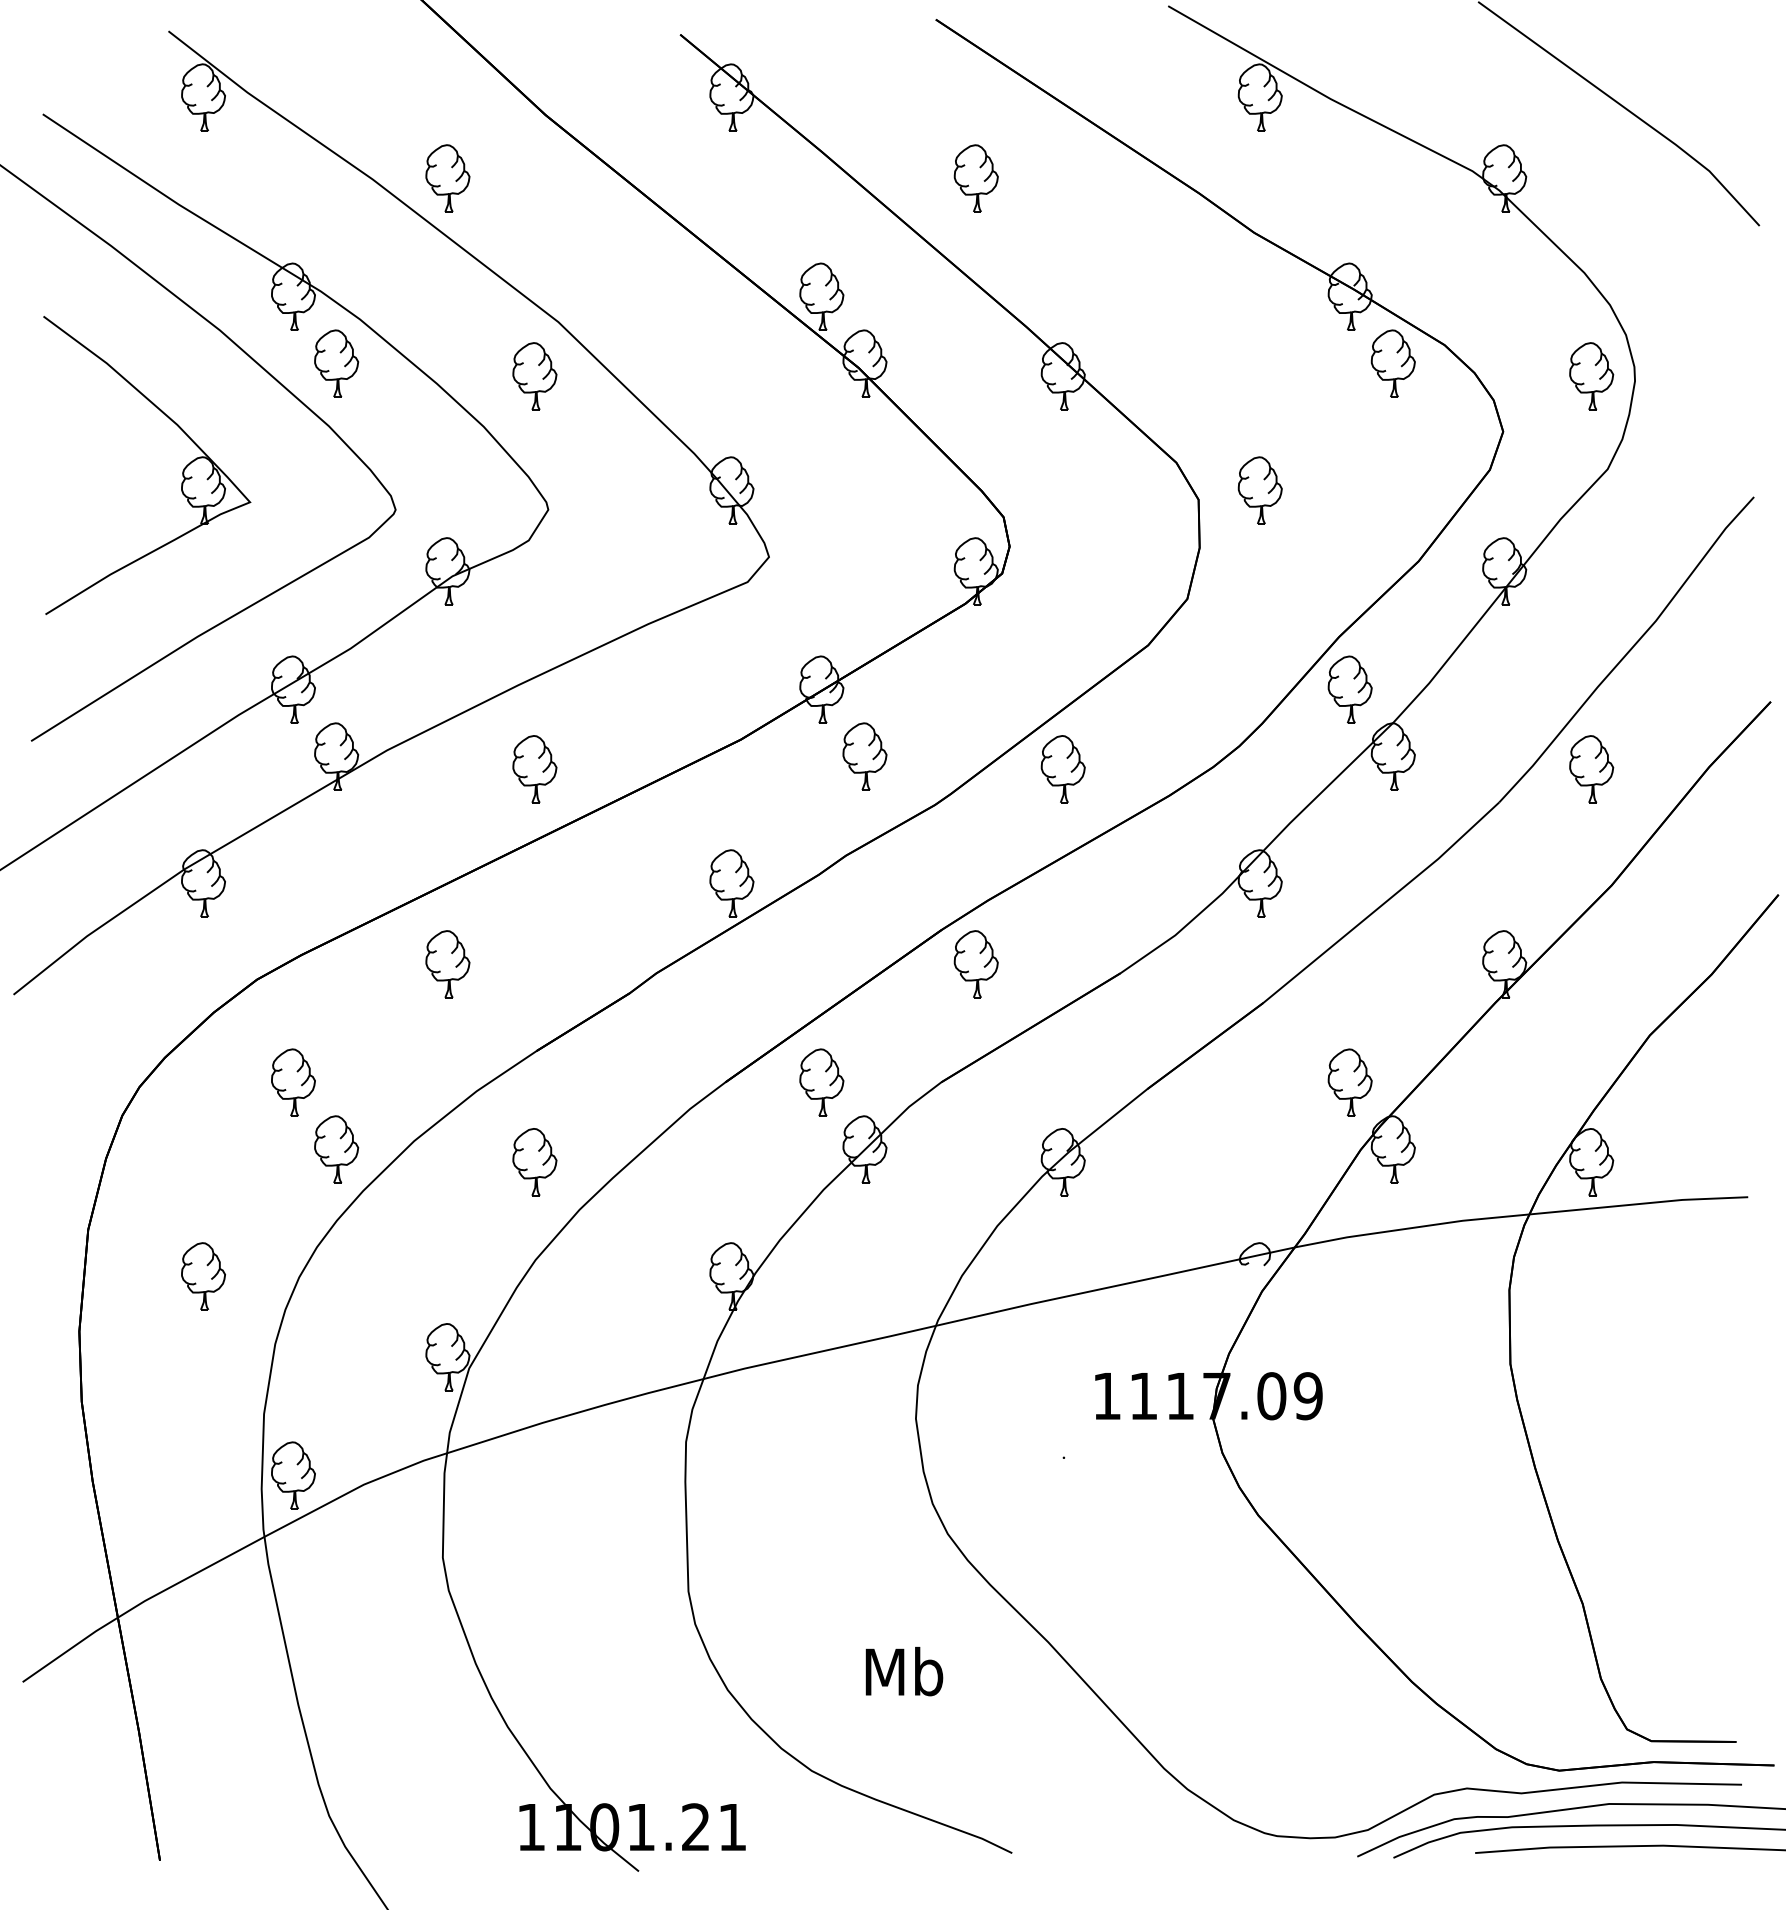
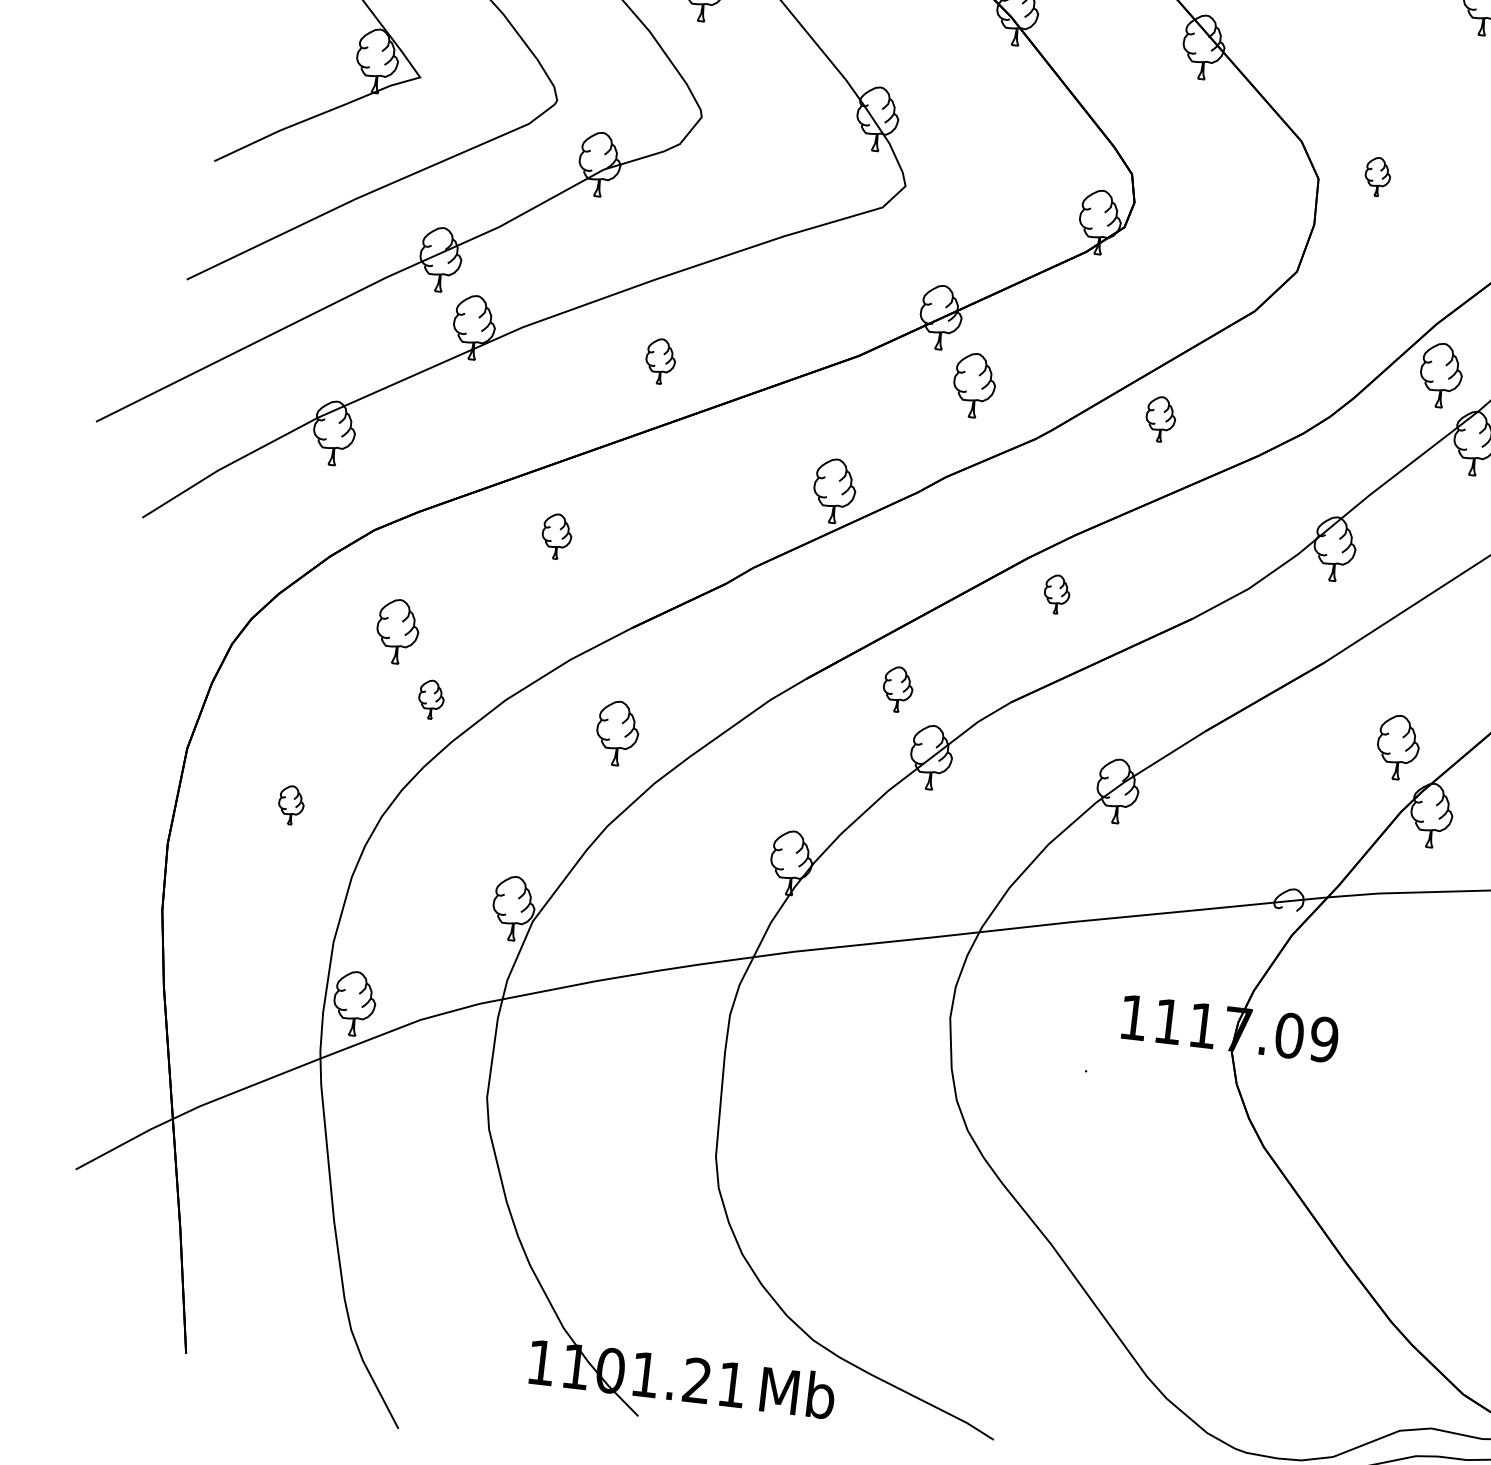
part: (1259, 490) -> (1377, 176), size x0.6
part: (534, 769) -> (660, 361), size x0.7
part: (1062, 769) -> (1160, 419), size x0.7
part: (447, 964) -> (556, 536), size x0.7
part: (975, 964) -> (1056, 594), size x0.6
part: (821, 1082) -> (897, 689), size x0.7
part: (336, 1149) -> (431, 699), size x0.6
part: (203, 1276) -> (291, 805), size x0.6
text: (904, 1671) -> (798, 1392), moved

